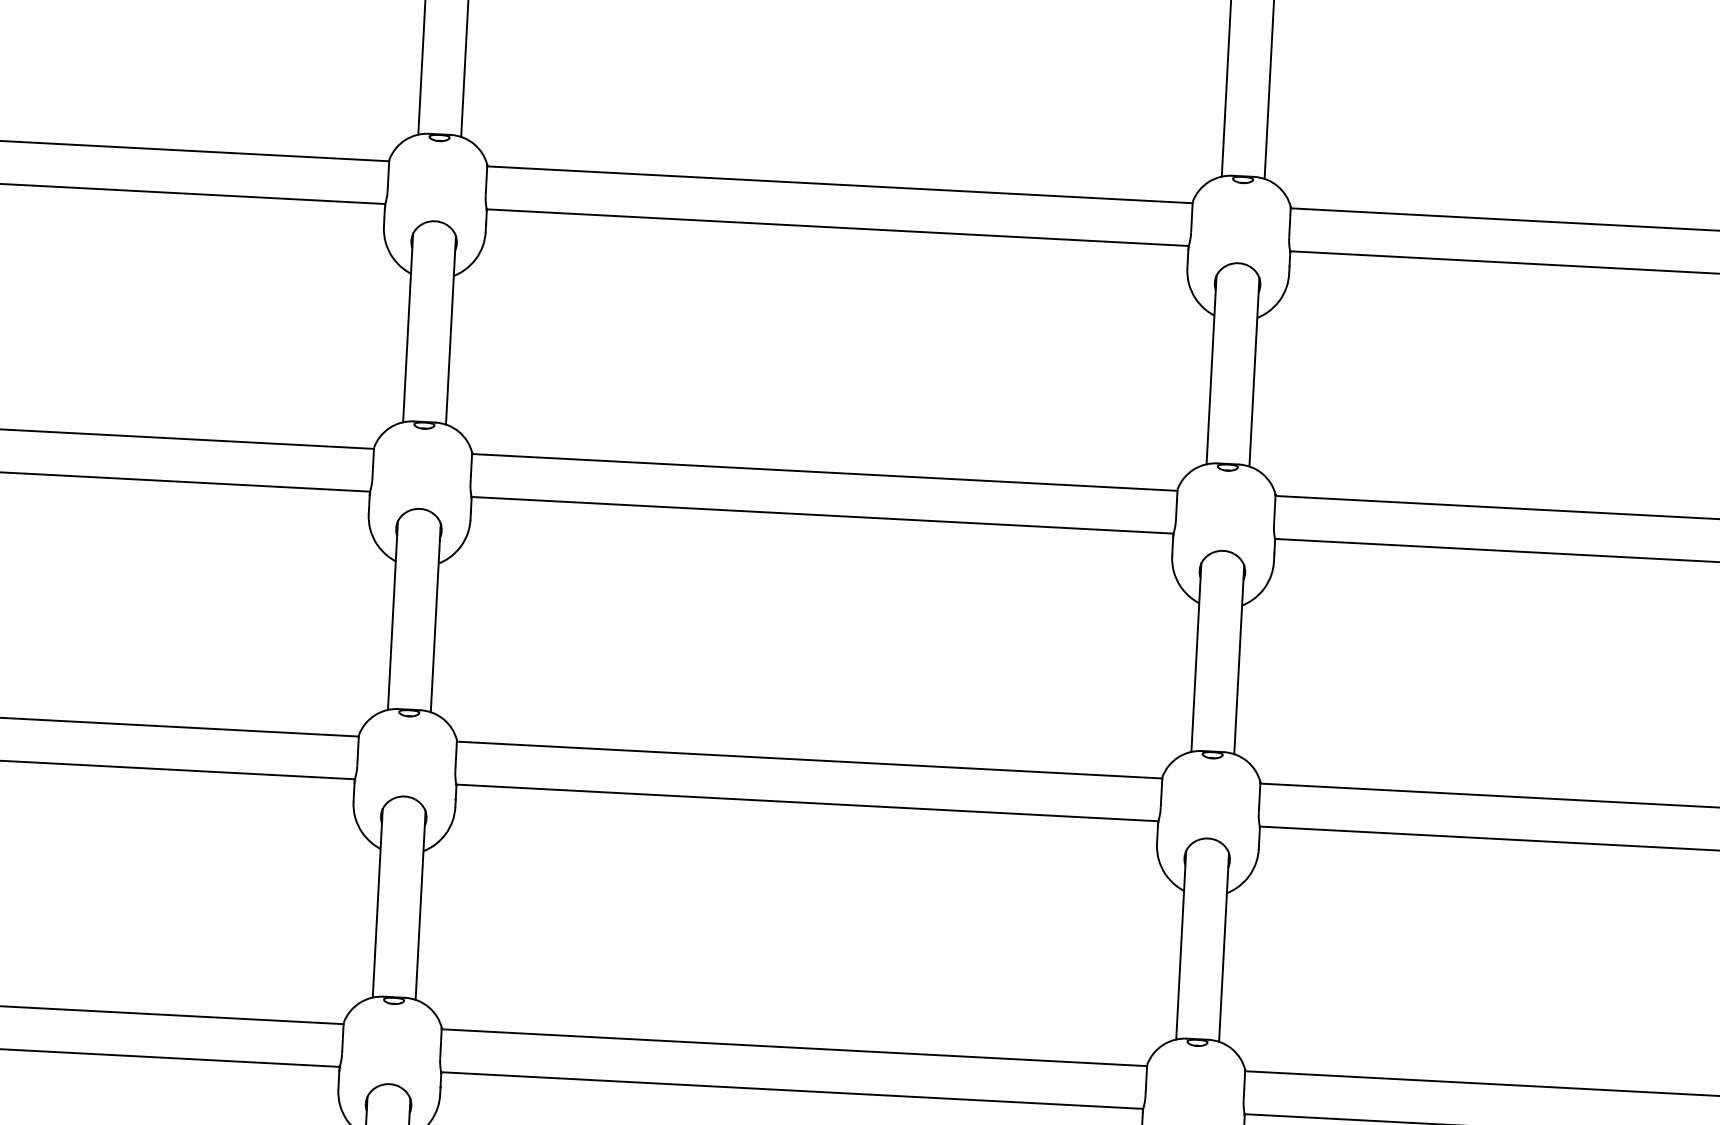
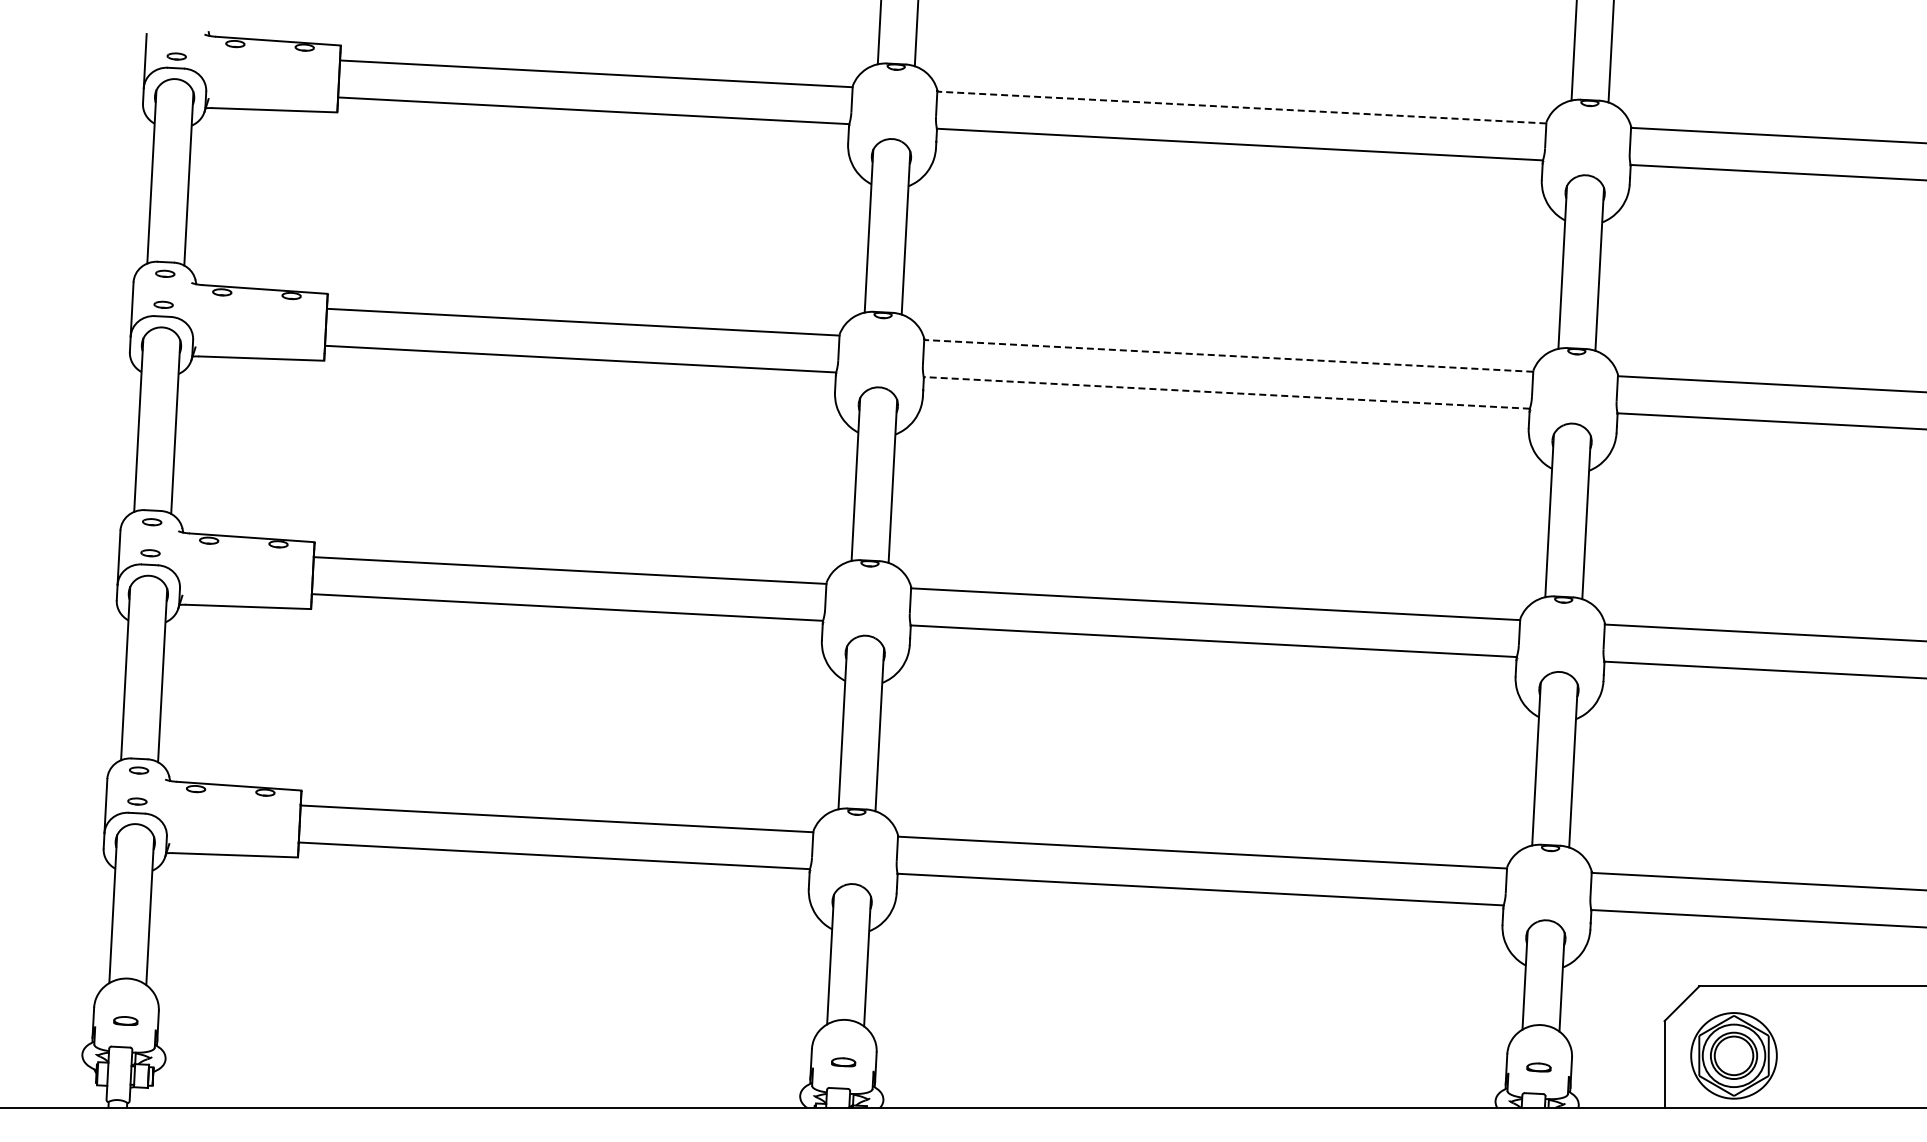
line: (839, 184) -> (1241, 107), solid -> dashed
line: (824, 471) -> (1228, 355), solid -> dashed
line: (822, 514) -> (1226, 392), solid -> dashed

